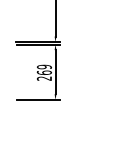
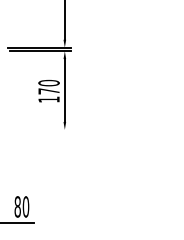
text: (44, 72) -> (48, 91), 269 -> 170
line: (38, 99) -> (40, 129), removed

